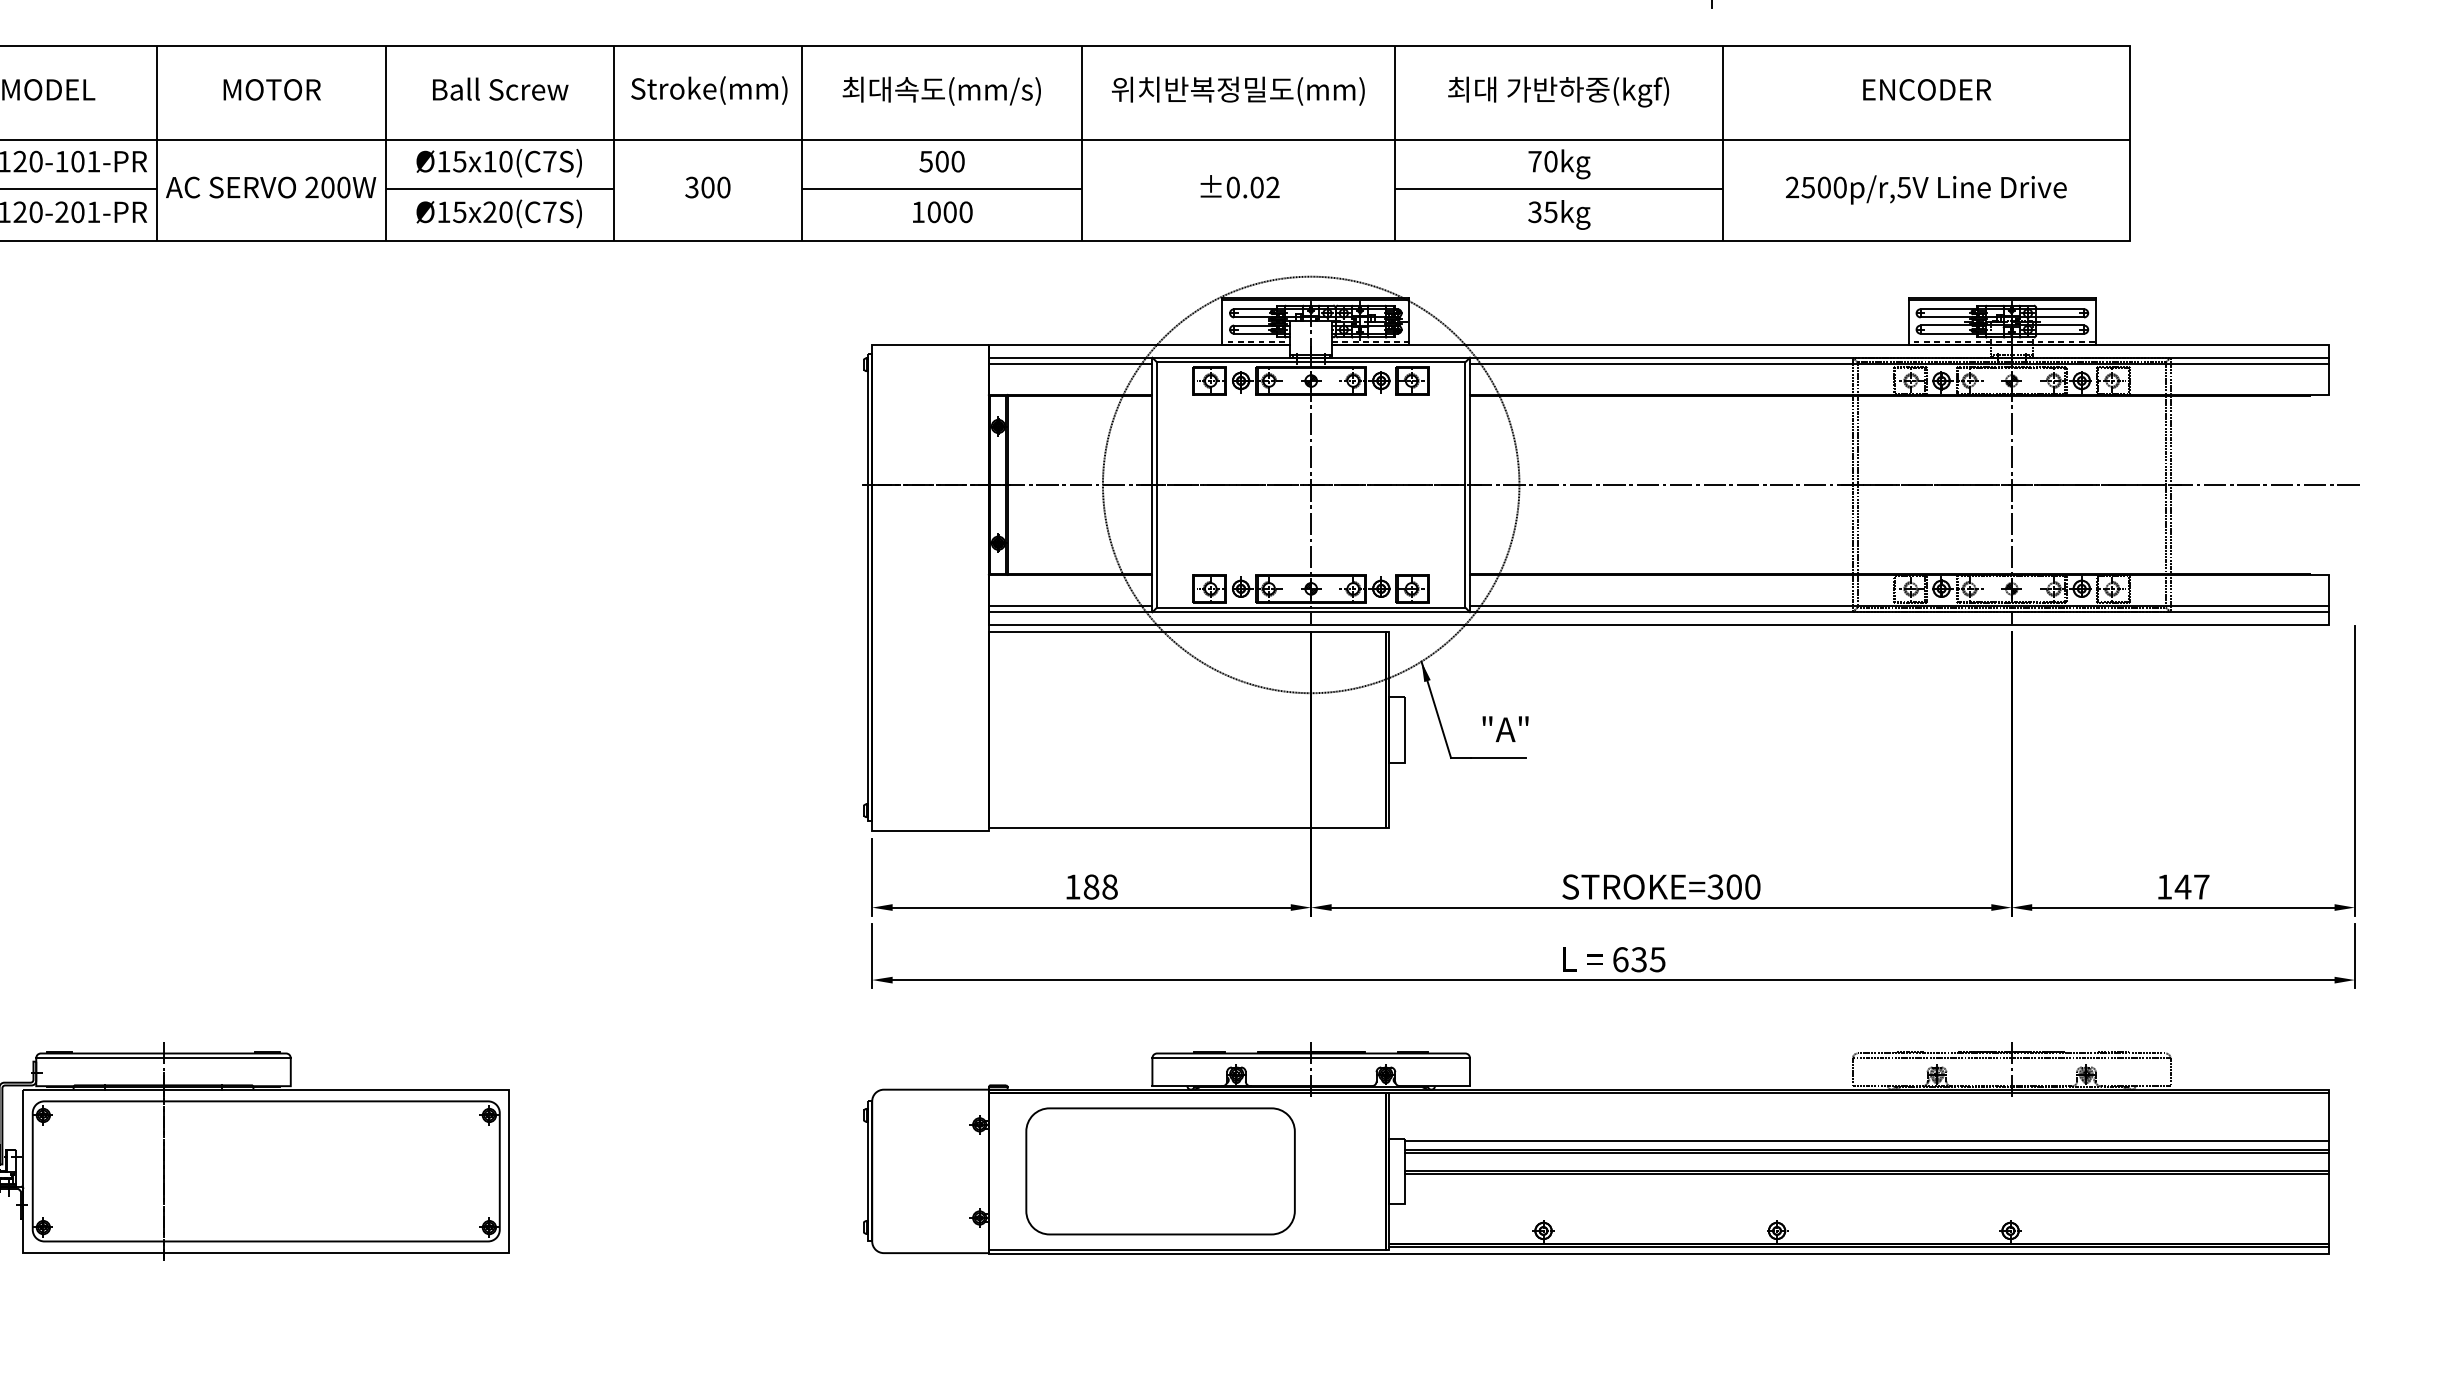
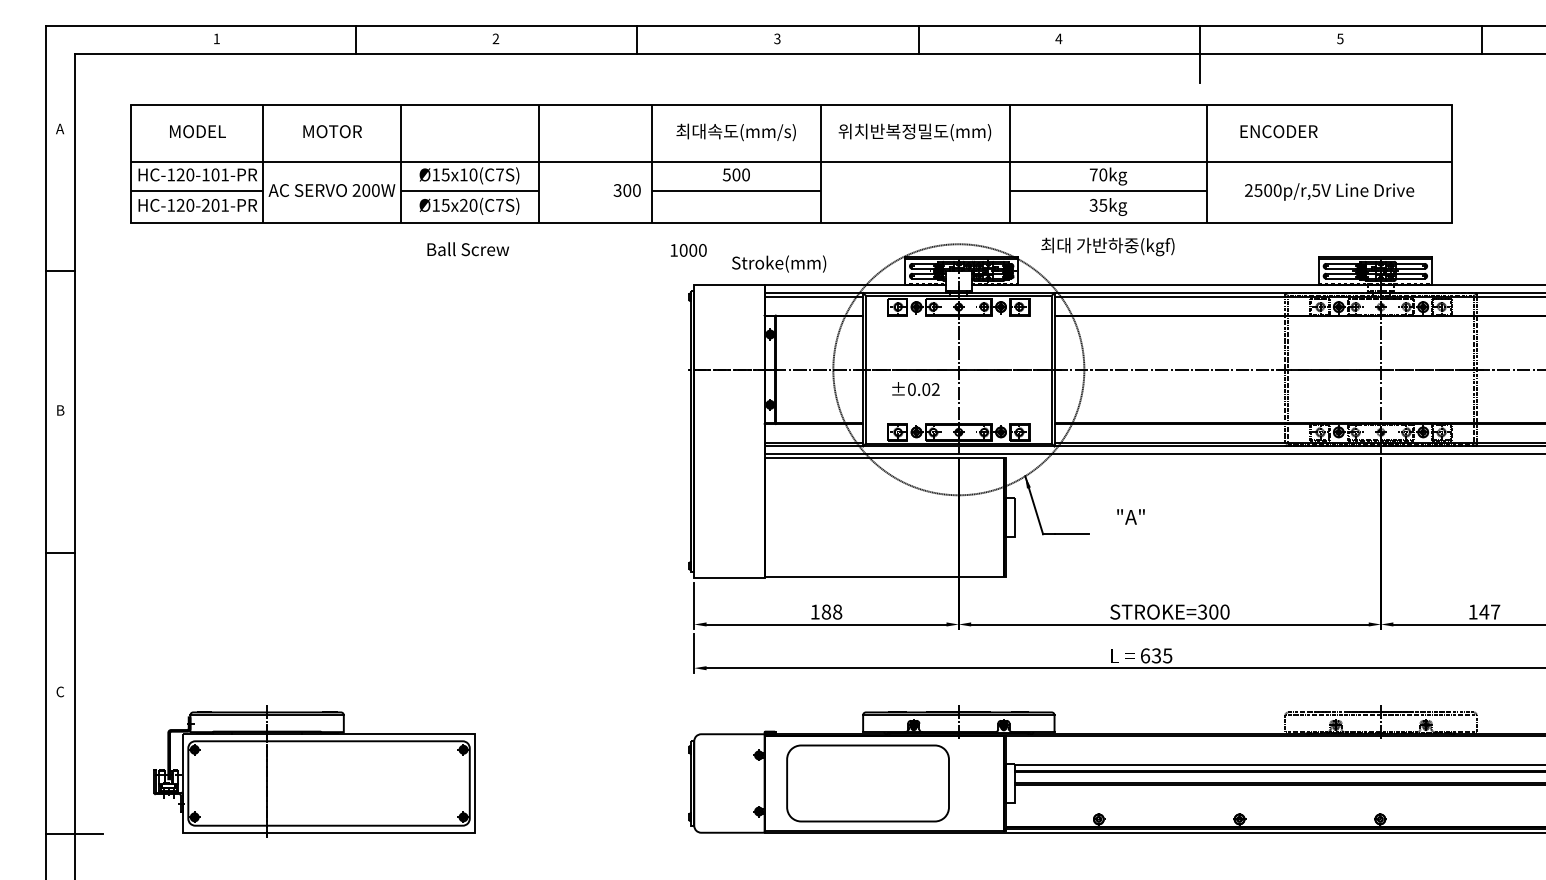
text: (499, 89) -> (467, 249), moved
text: (710, 89) -> (779, 263), moved
text: (1926, 89) -> (1278, 131), moved
text: (1557, 91) -> (1107, 246), moved
text: (1239, 185) -> (915, 388), moved
text: (706, 187) -> (626, 190), moved
text: (942, 212) -> (688, 250), moved
text: (1504, 728) -> (1130, 516), moved

